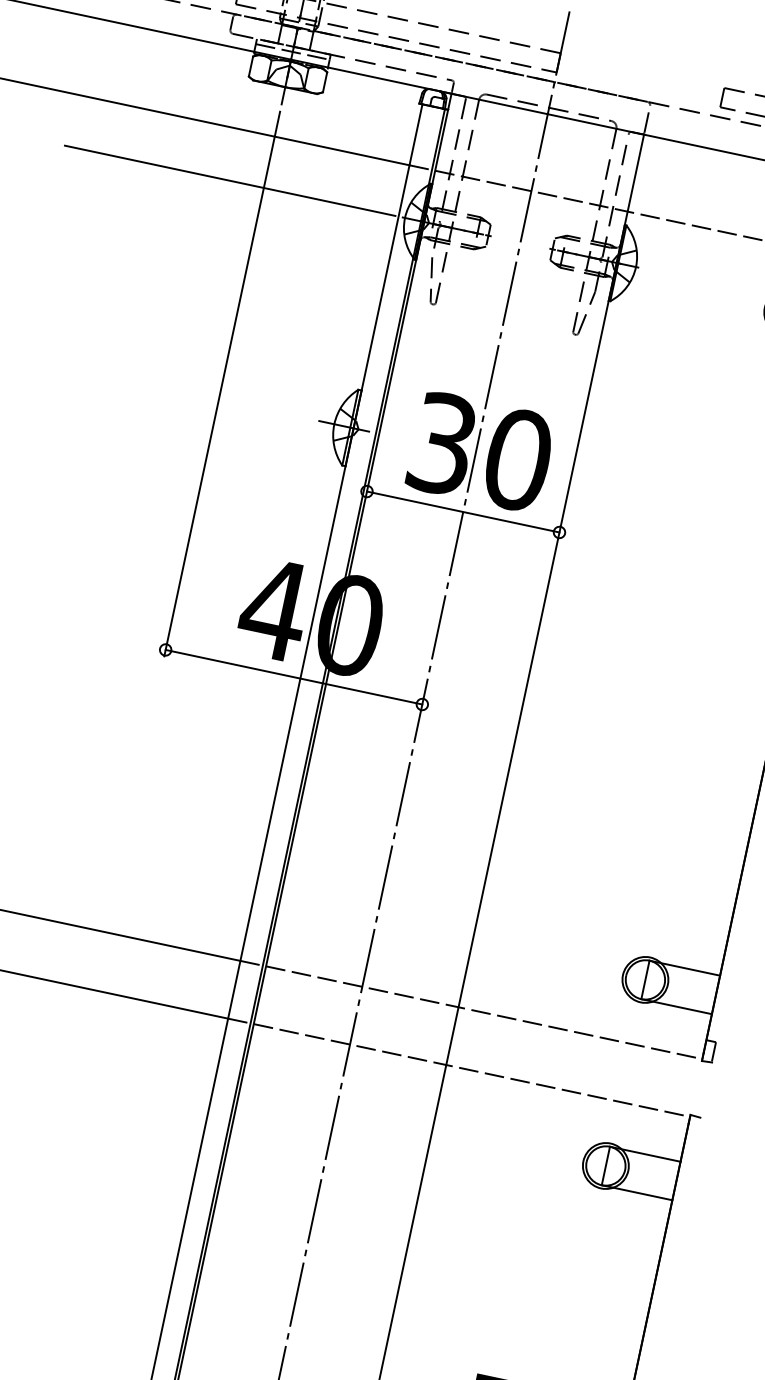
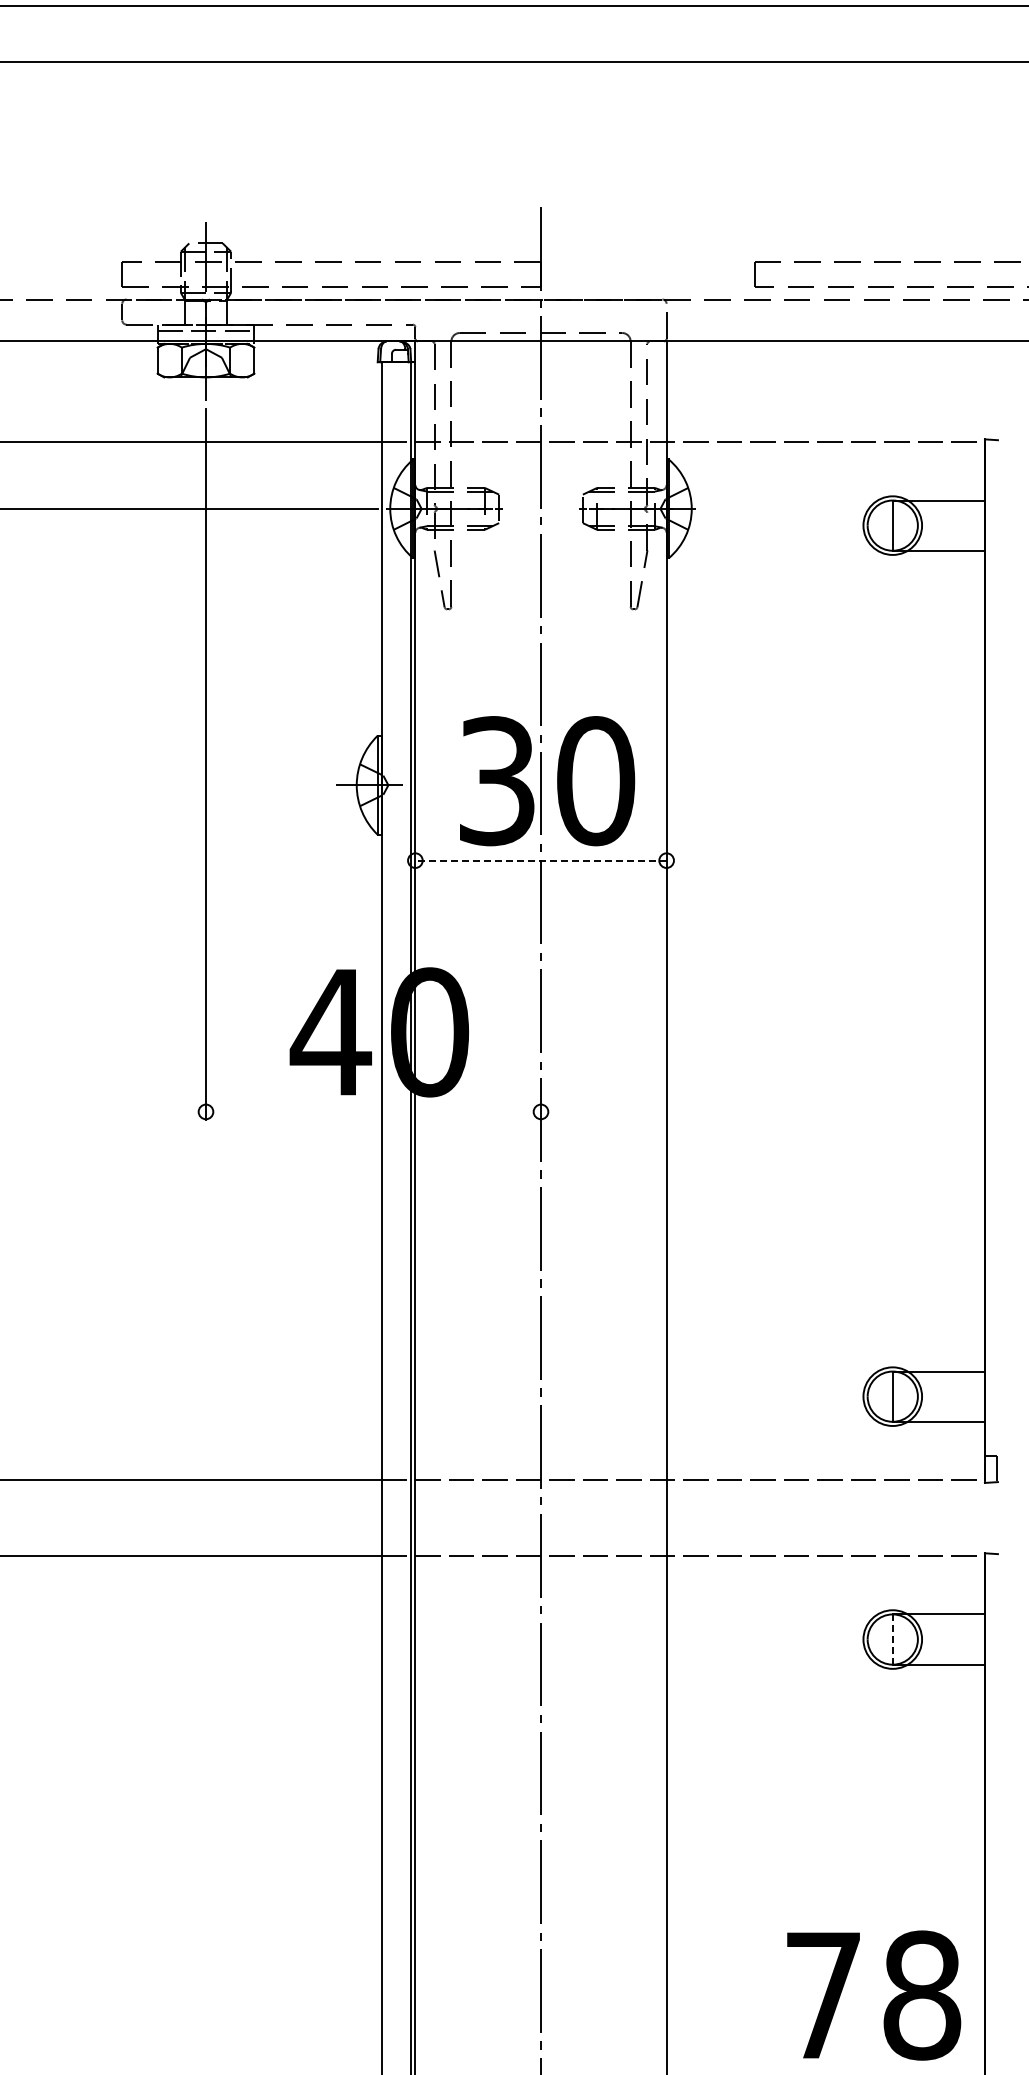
line: (463, 511) -> (541, 860), solid -> dashed
line: (294, 676) -> (373, 1111), removed
line: (605, 1166) -> (892, 1640), solid -> dashed

